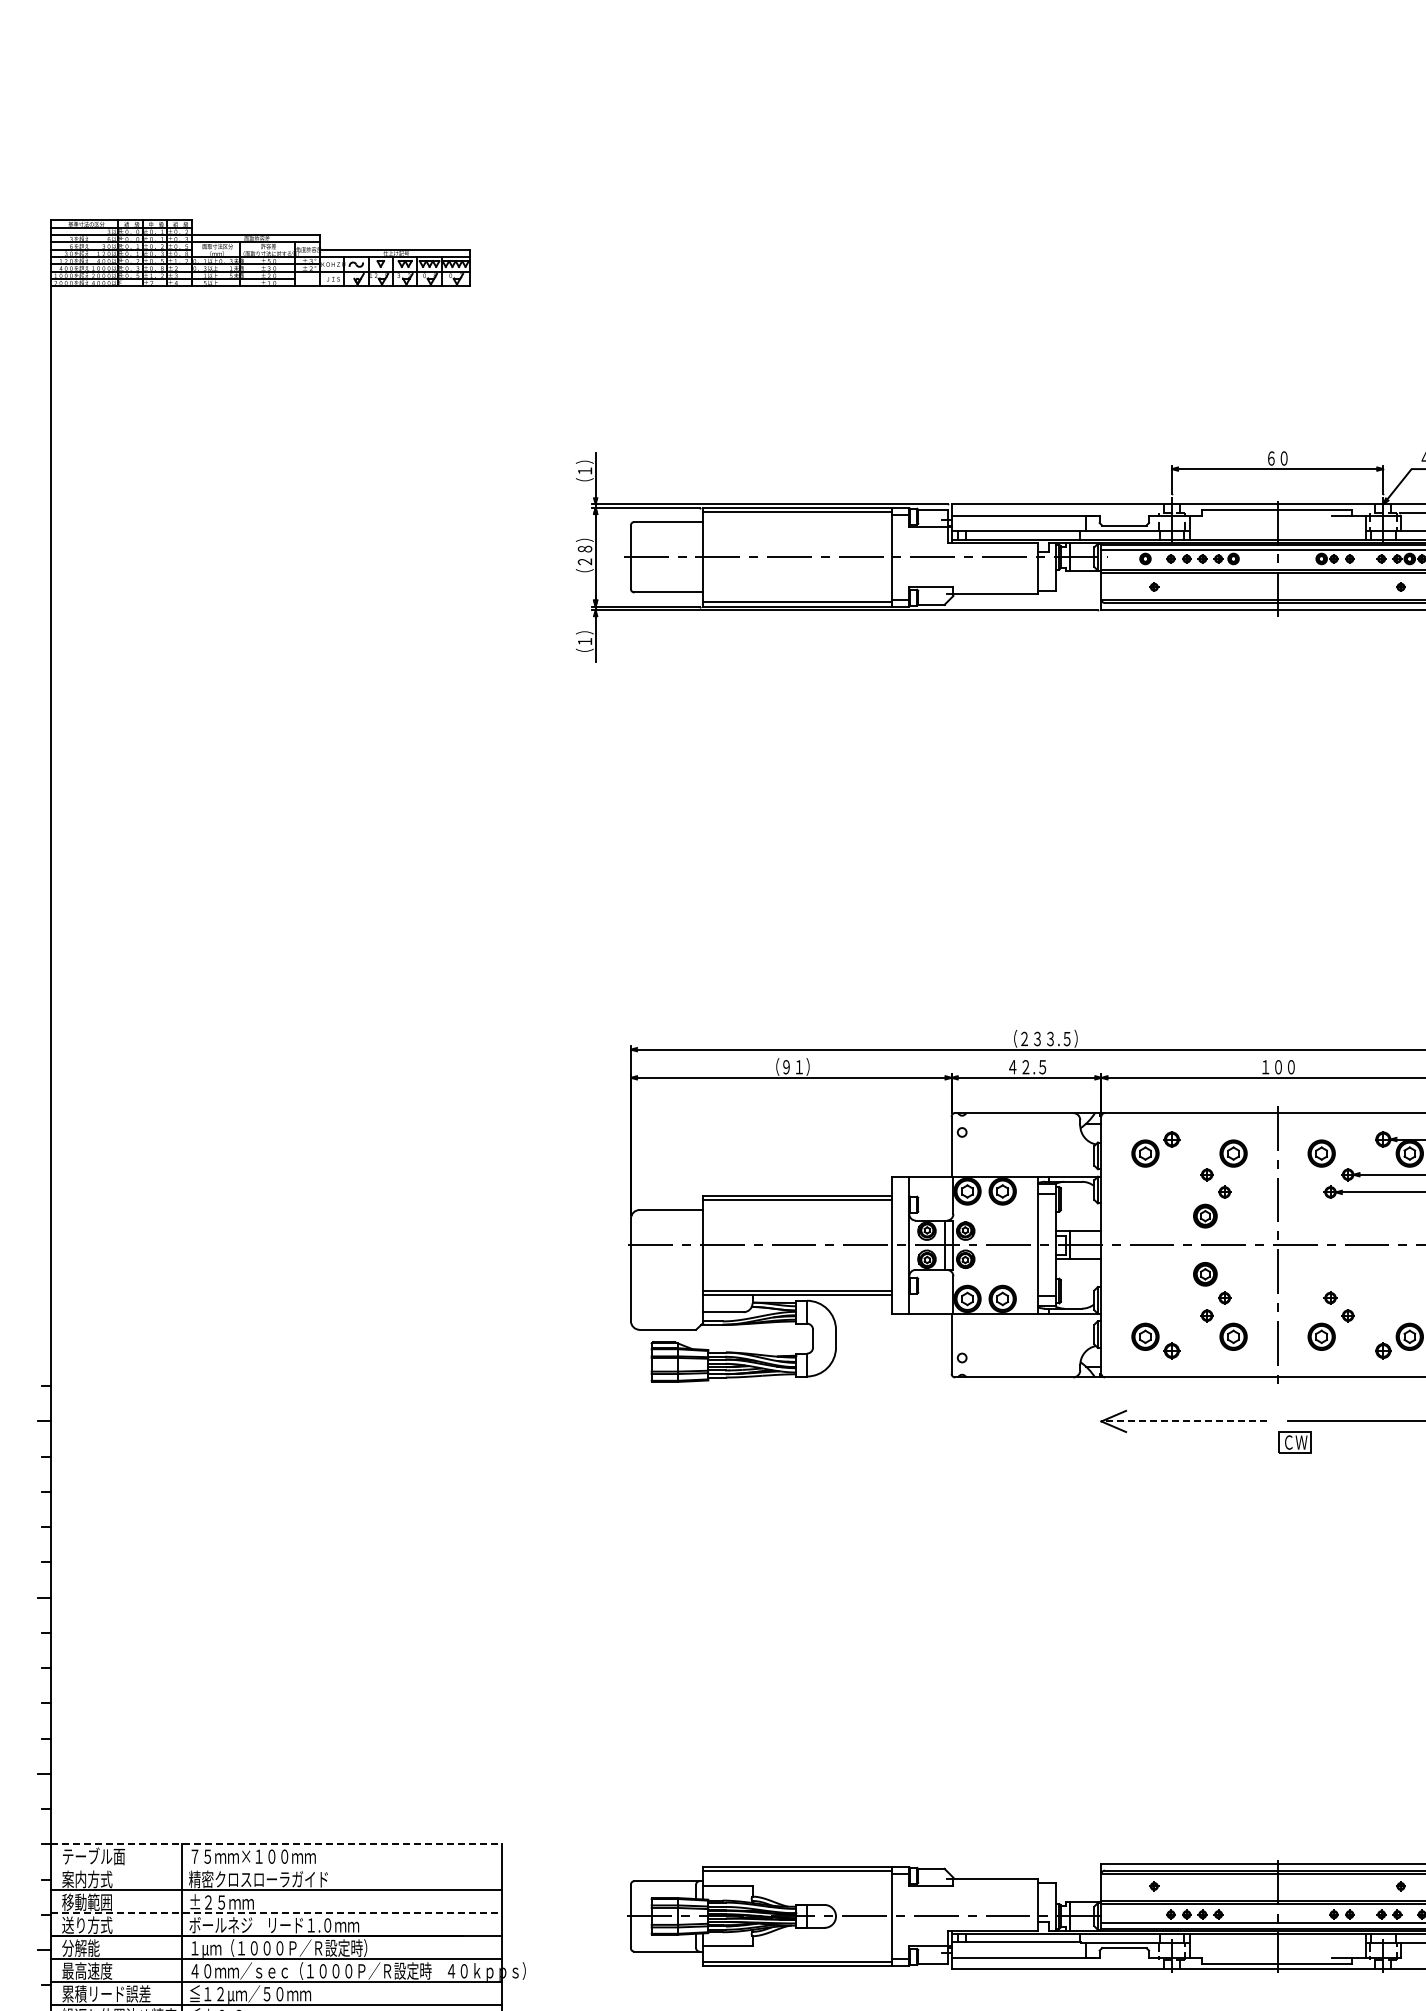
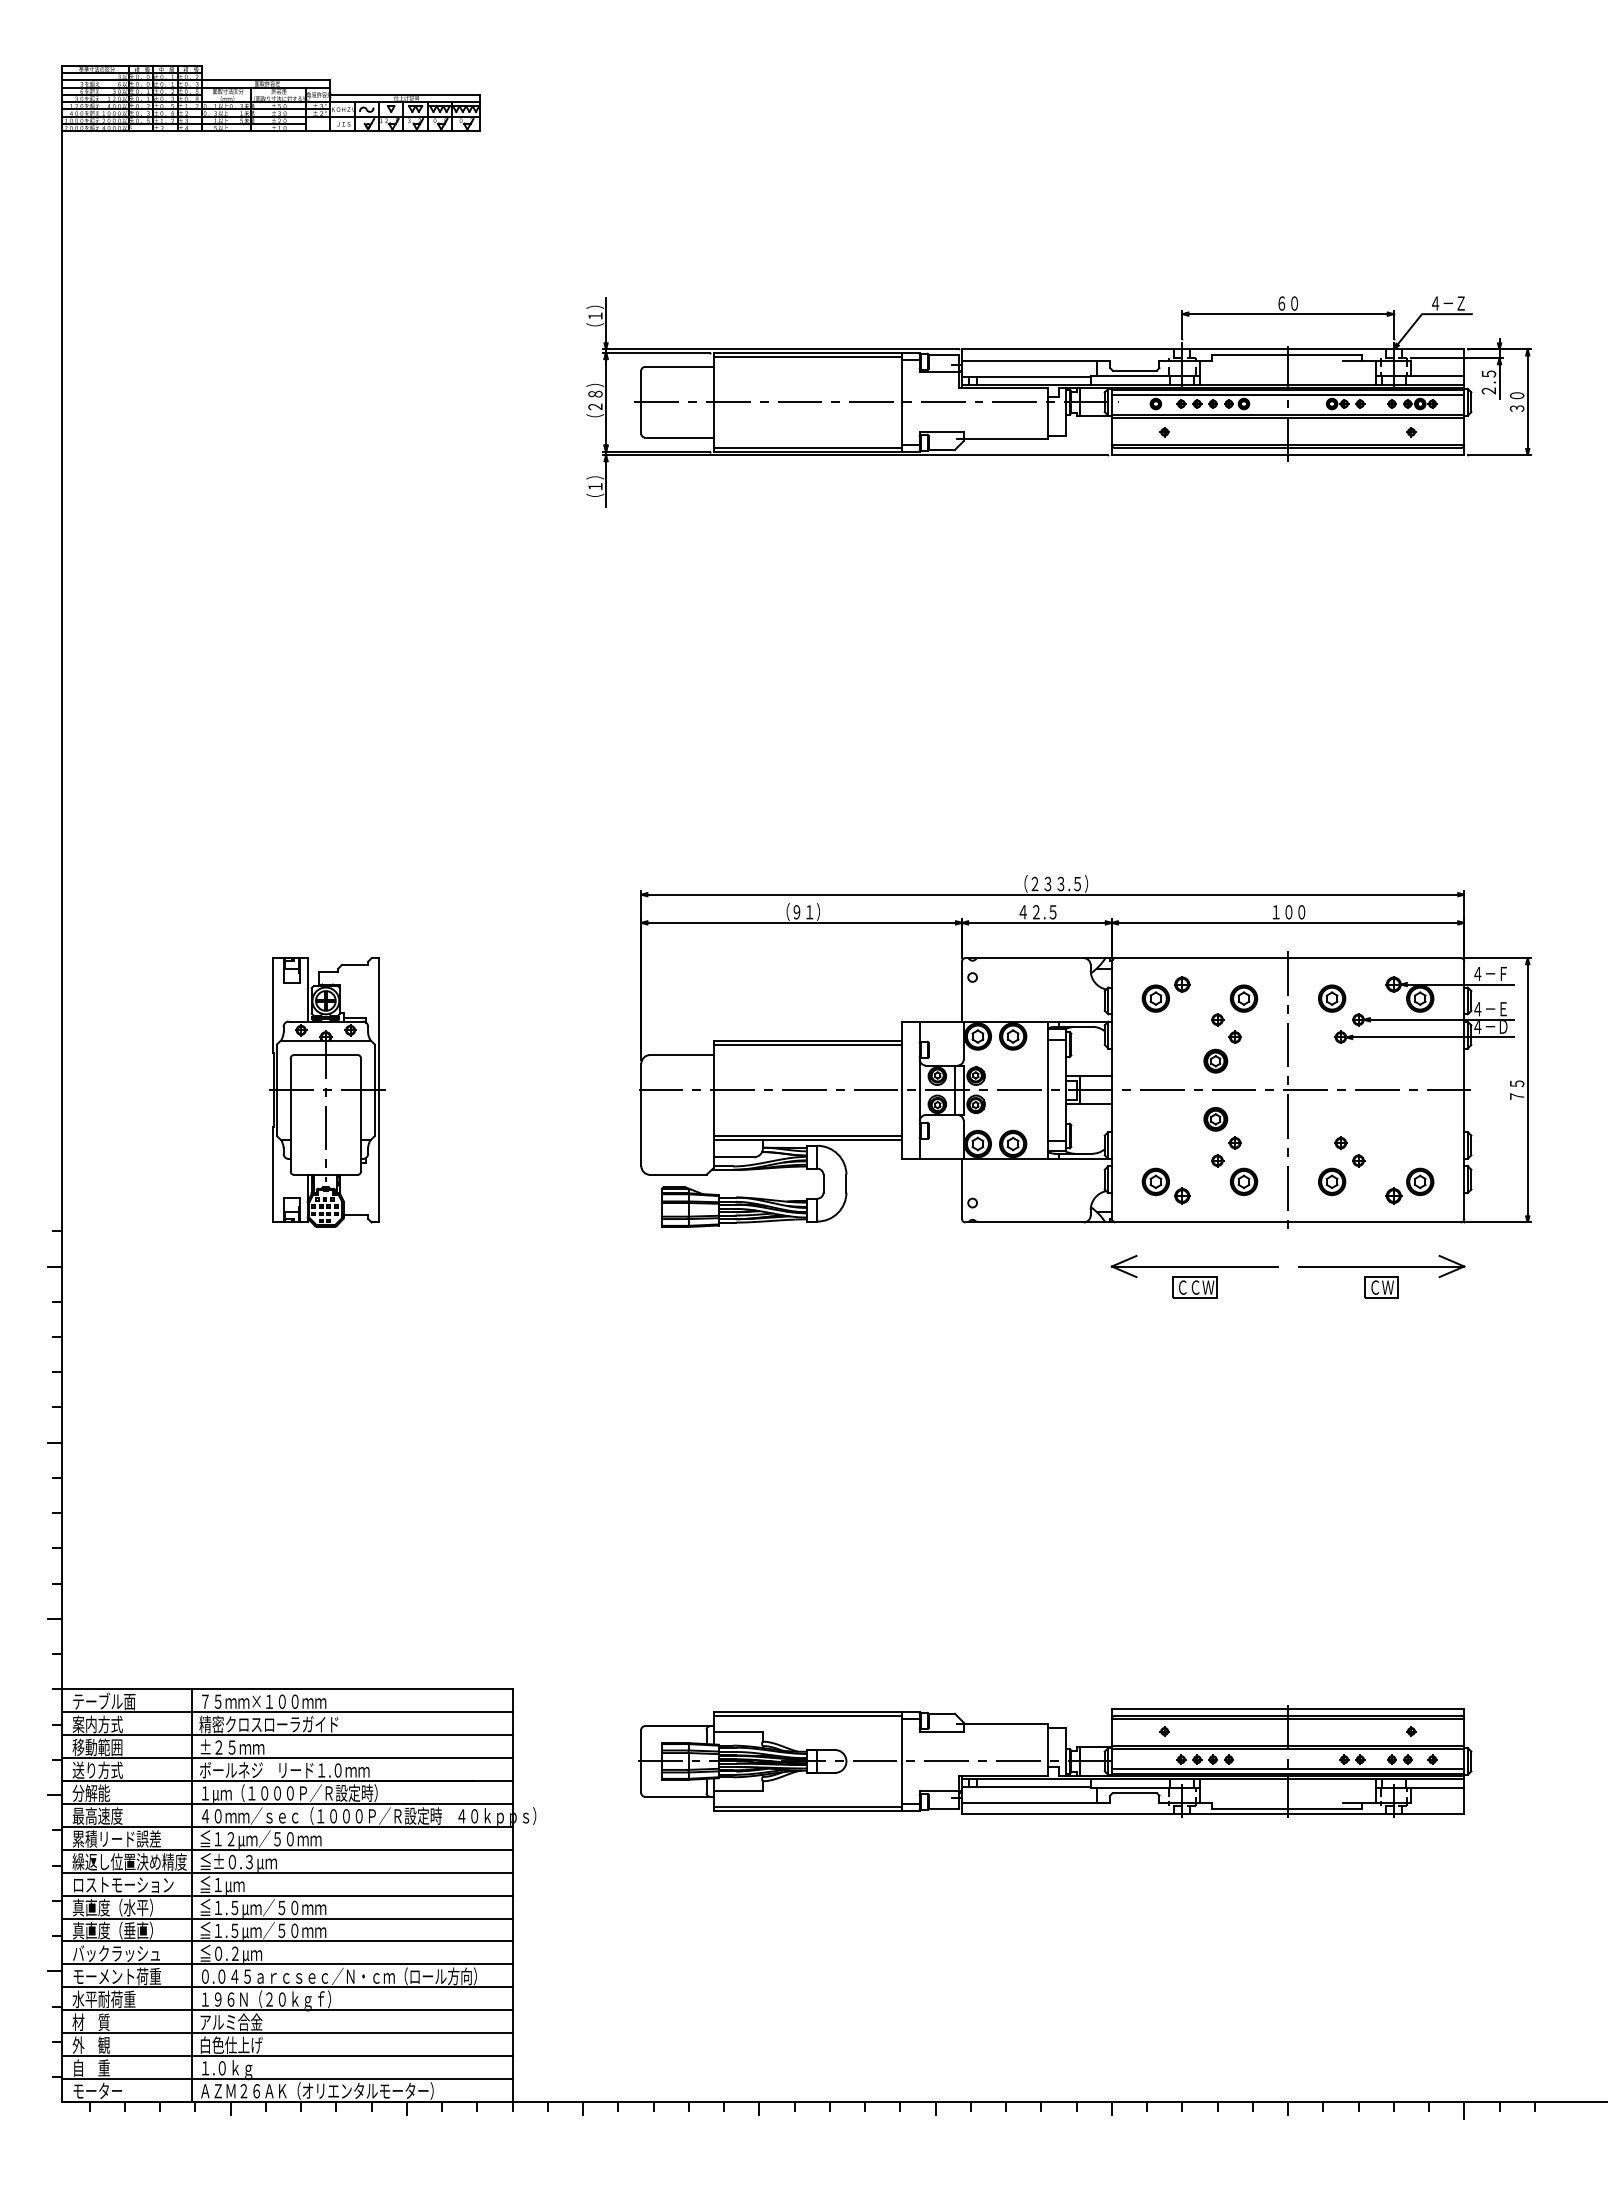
part: (317, 1247) -> (327, 1092), added
line: (1184, 1421) -> (1194, 1266), dashed -> solid
part: (1184, 1442) -> (1194, 1287), added
part: (1295, 1442) -> (1381, 1287), moved
line: (277, 1844) -> (287, 1689), dashed -> solid
line: (276, 1867) -> (286, 1712), added
line: (277, 1913) -> (287, 1758), dashed -> solid

